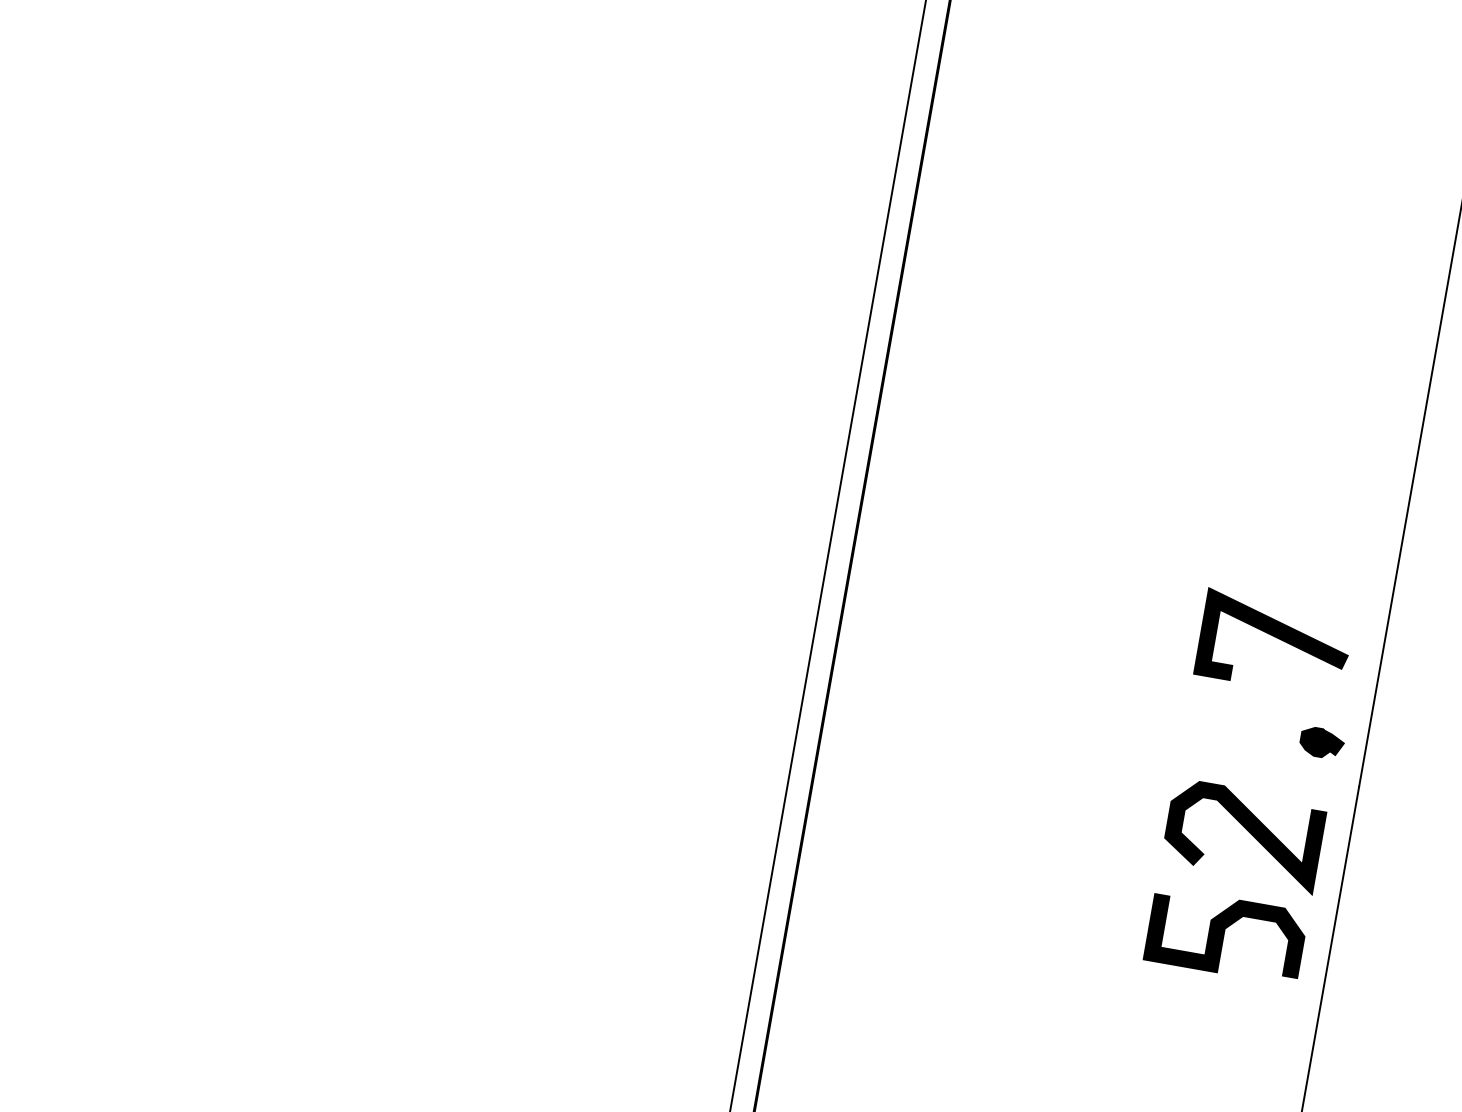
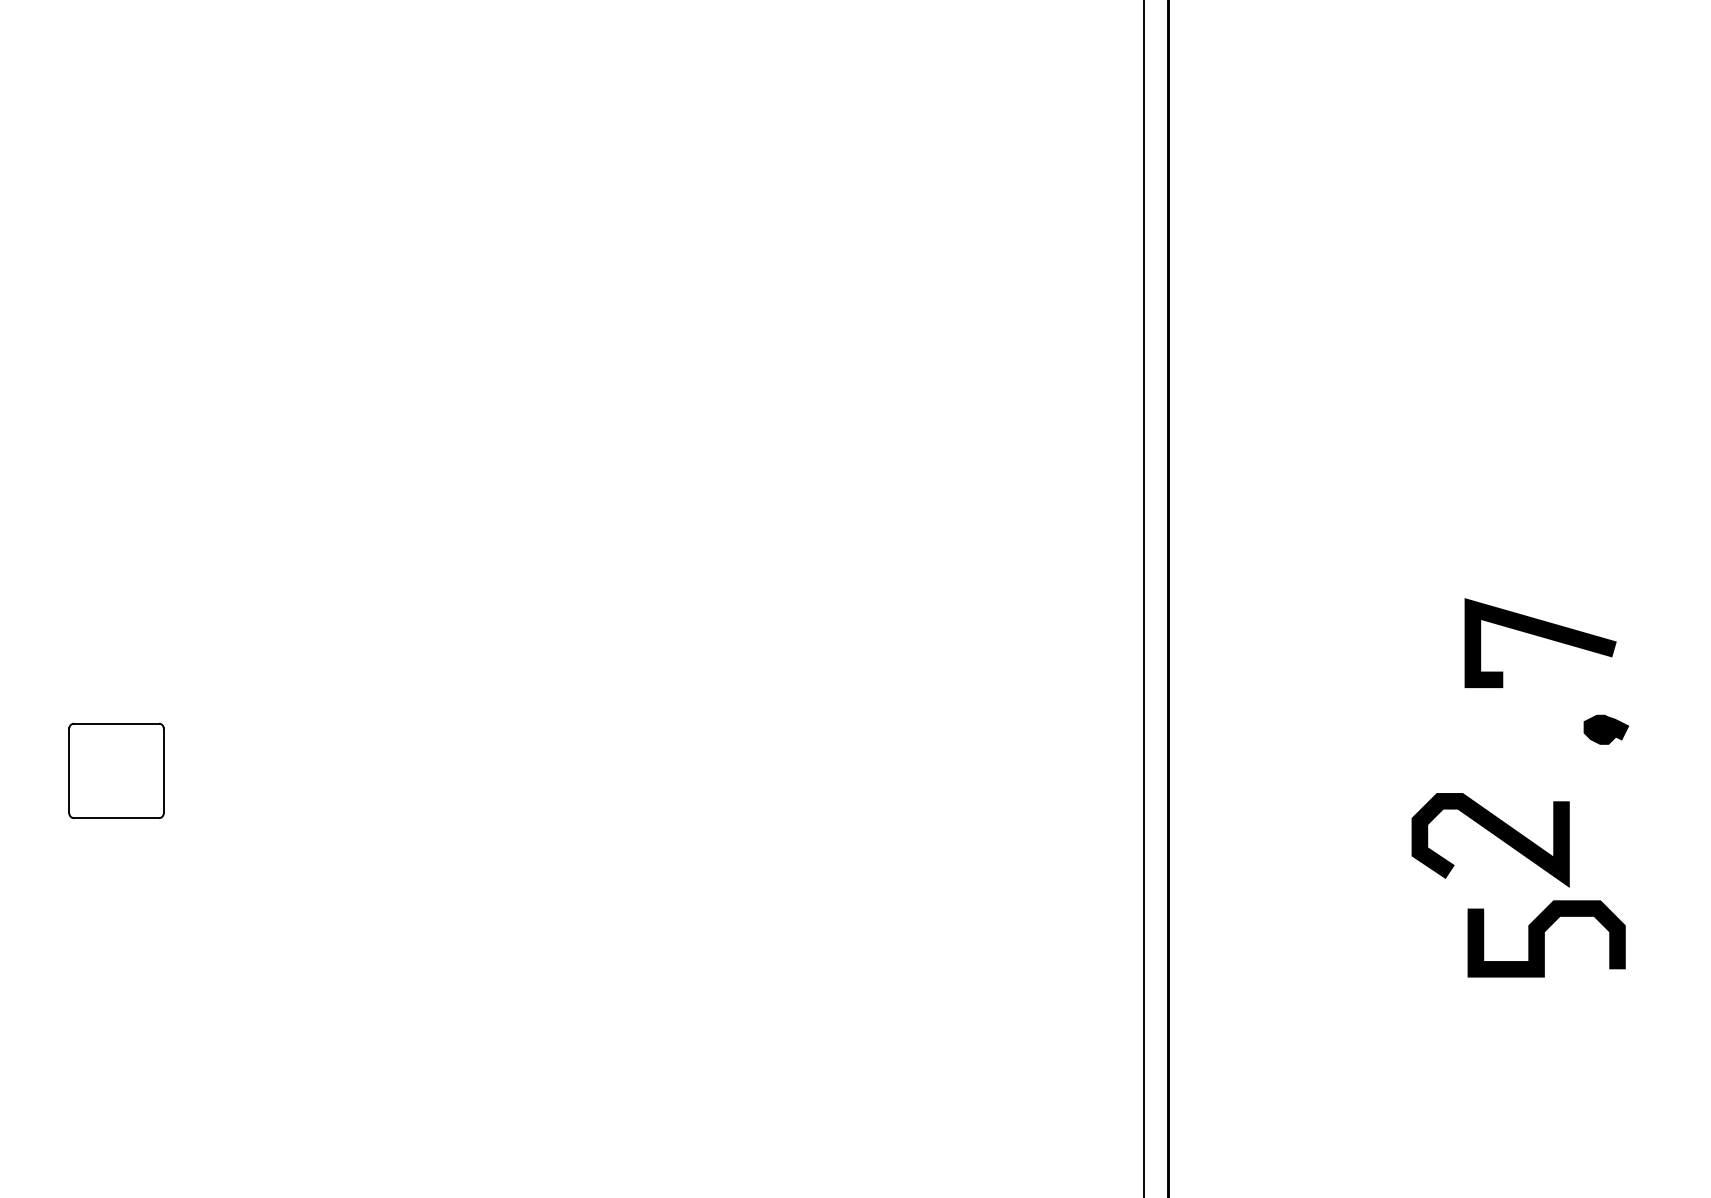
line: (1276, 638) -> (1541, 637), moved
part: (1321, 742) -> (1605, 729), moved
curve: (1248, 832) -> (1494, 835), moved
curve: (1224, 935) -> (1544, 938), moved

